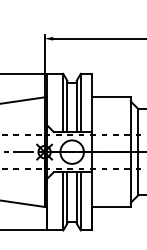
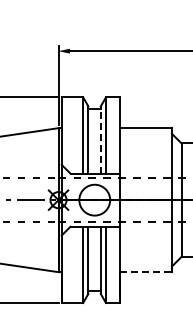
line: (76, 106) -> (100, 140), solid -> dashed
line: (111, 207) -> (146, 272), solid -> dashed

